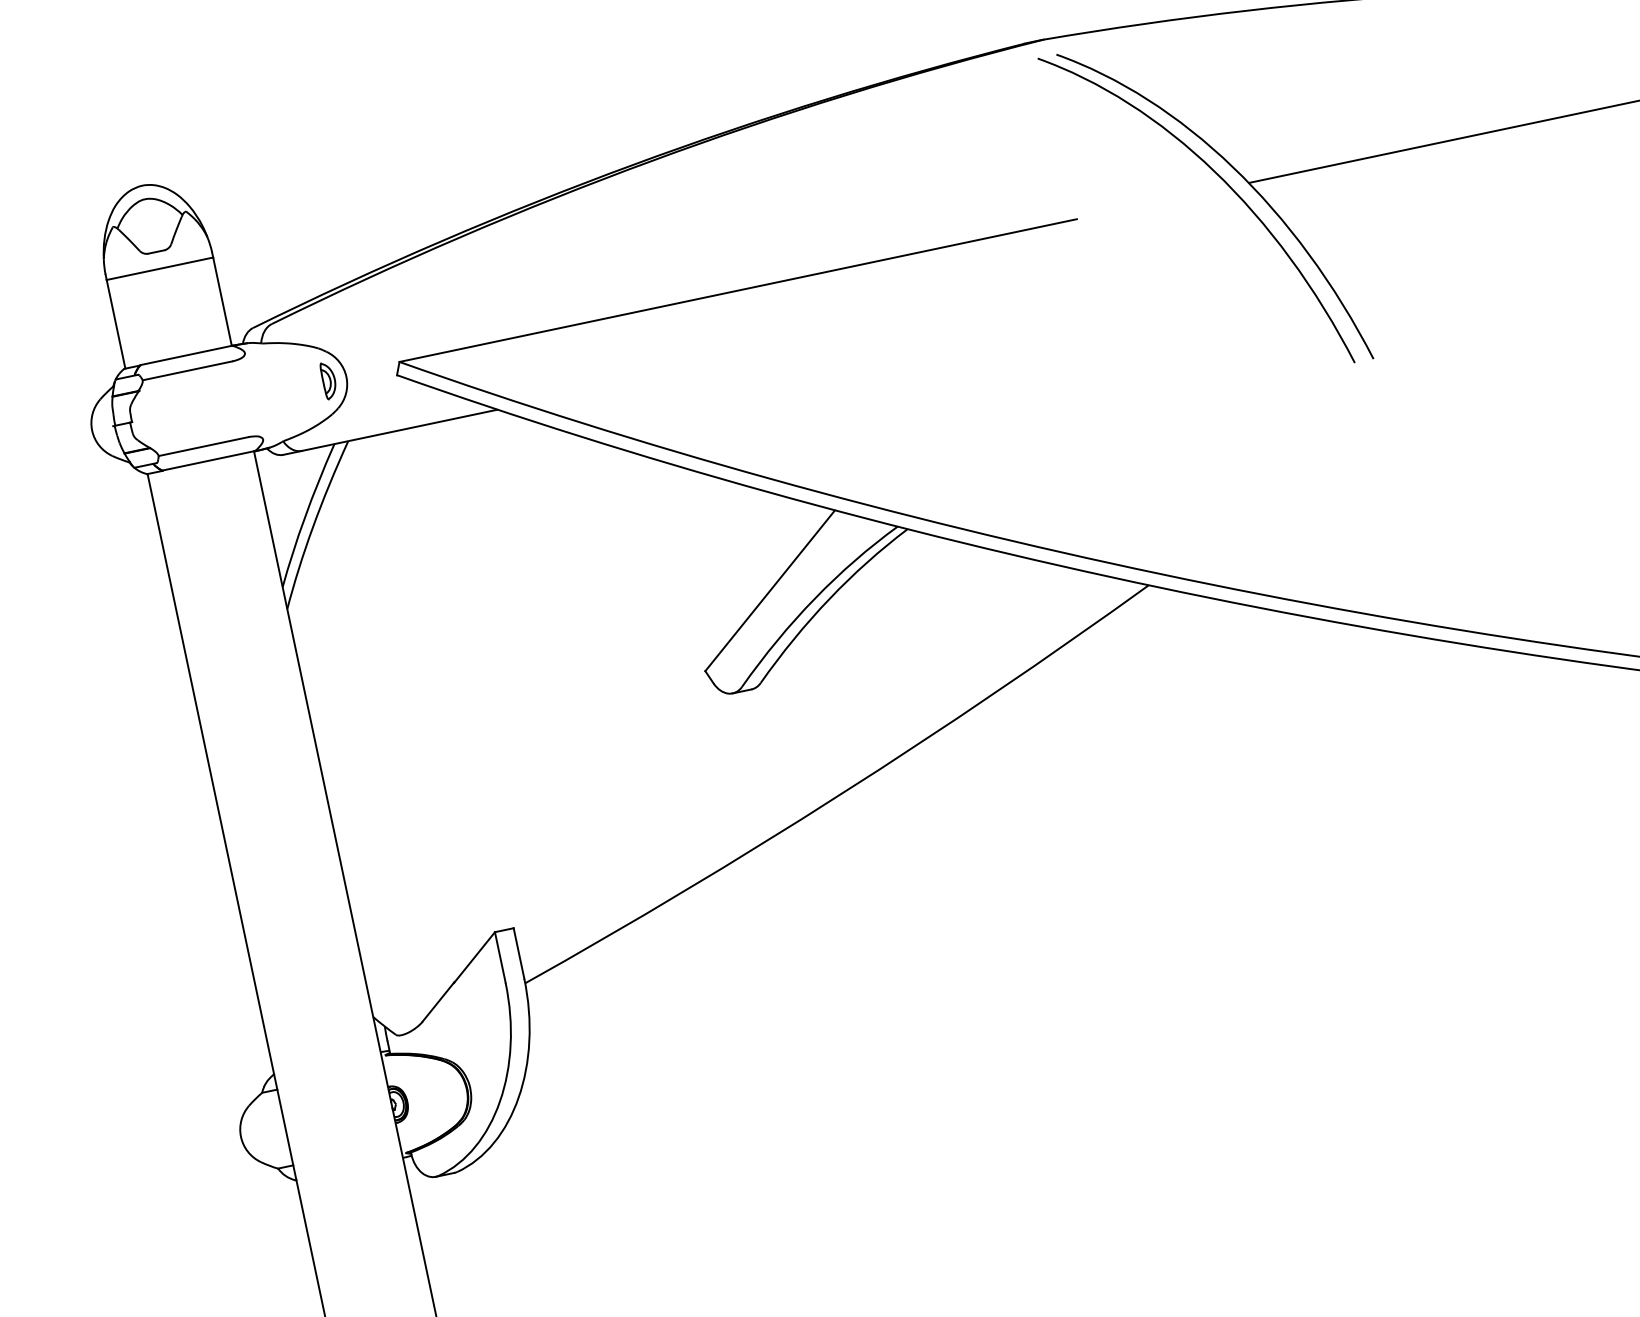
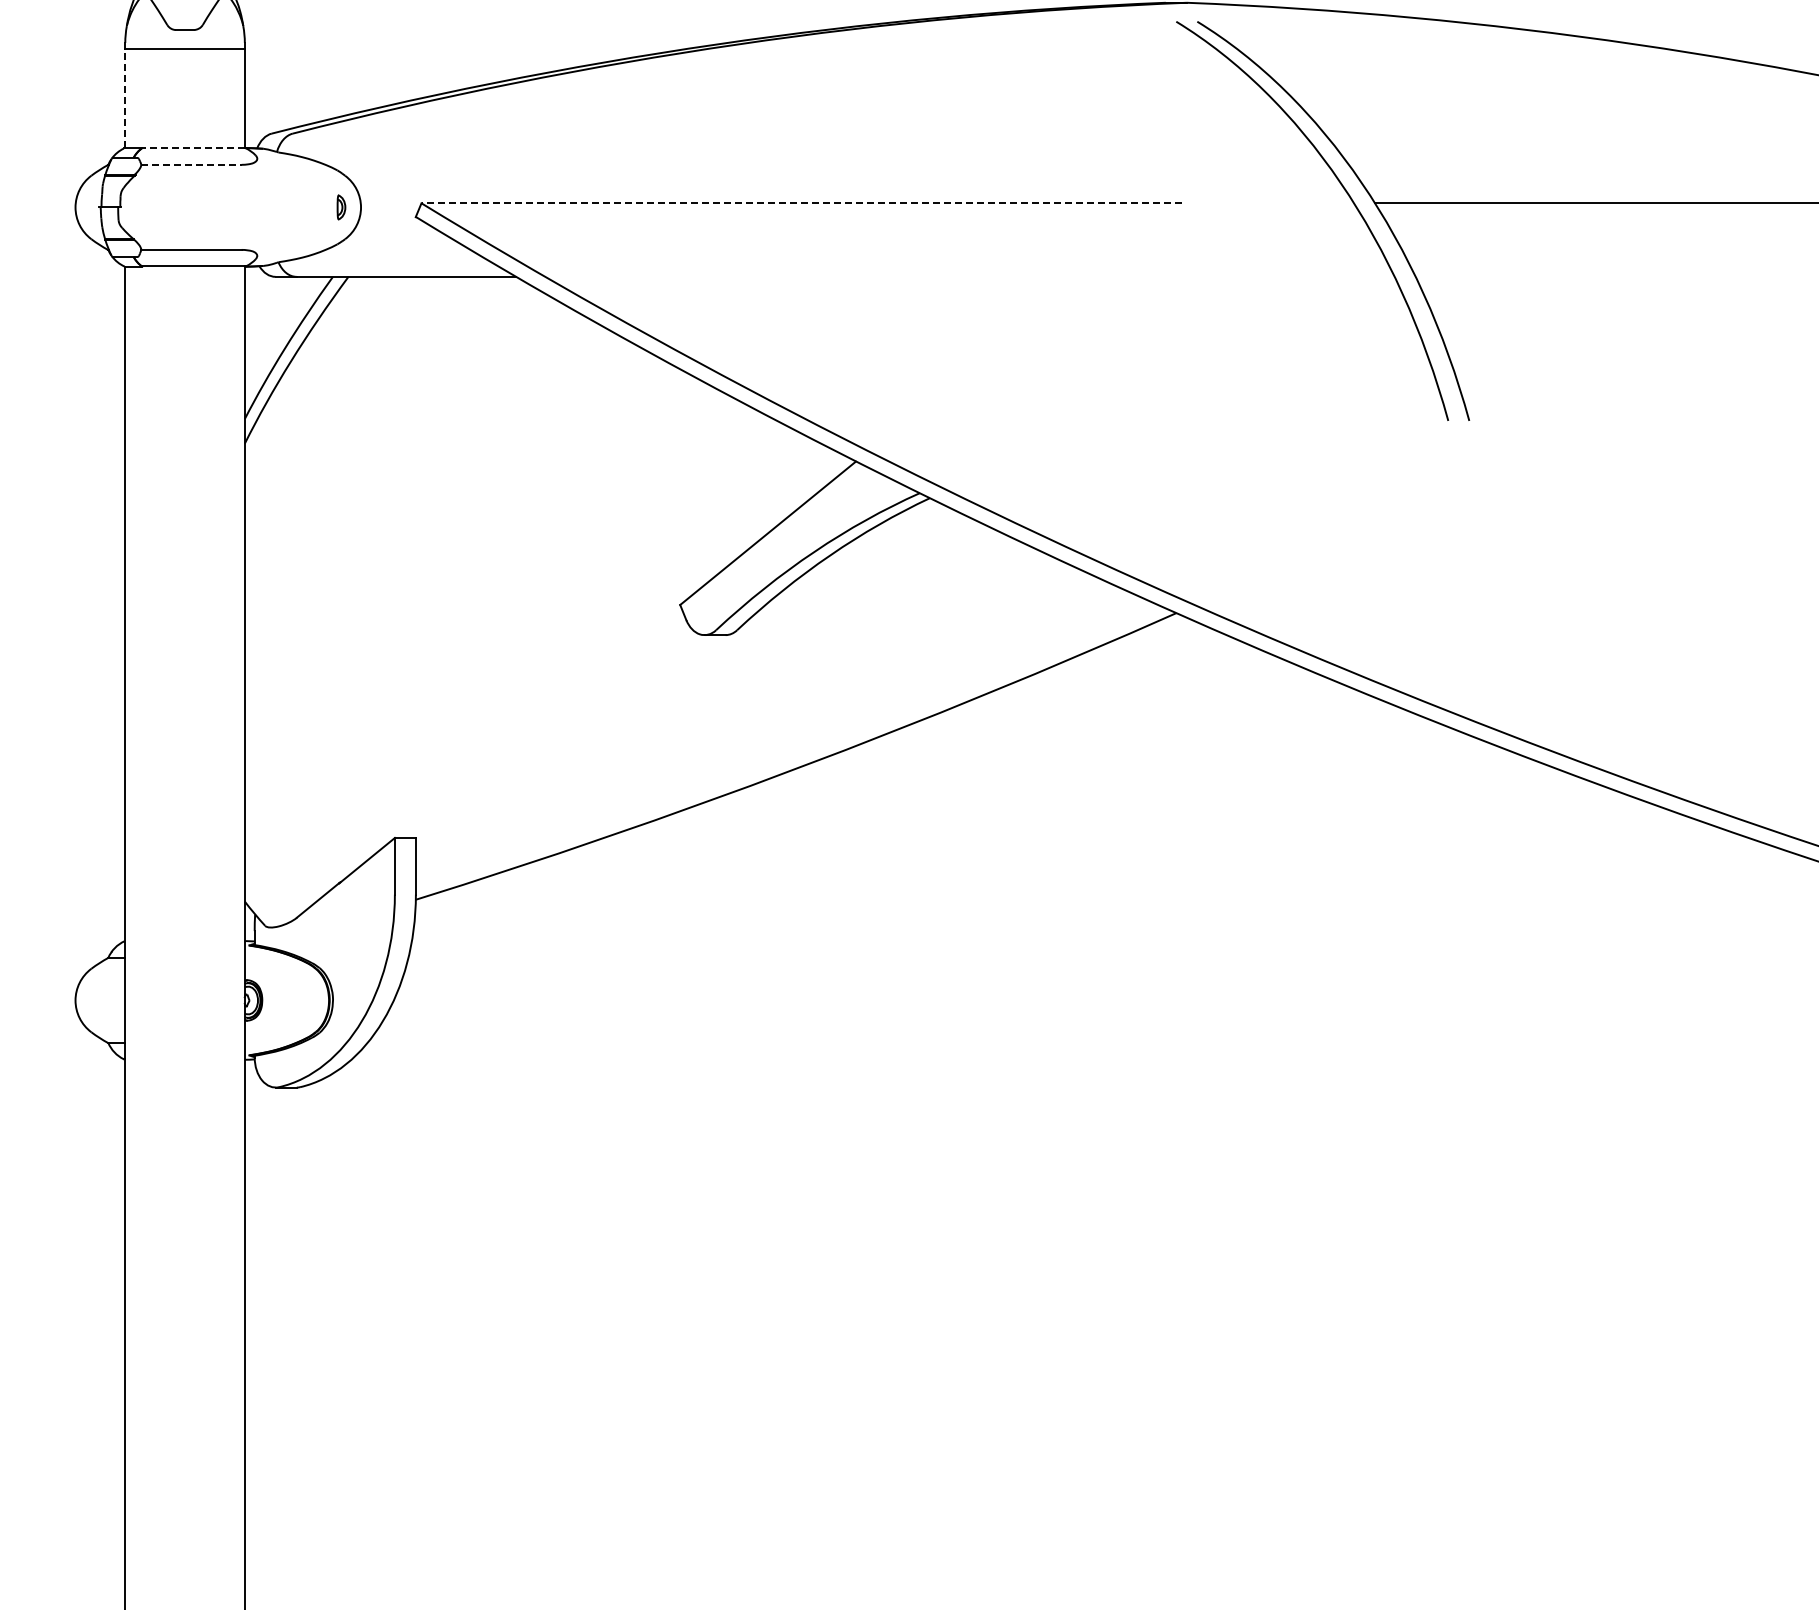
line: (738, 290) -> (801, 203), solid -> dashed
line: (116, 324) -> (125, 98), solid -> dashed
line: (185, 355) -> (193, 147), solid -> dashed
line: (188, 370) -> (192, 164), solid -> dashed
part: (329, 380) -> (341, 207), size x0.6

